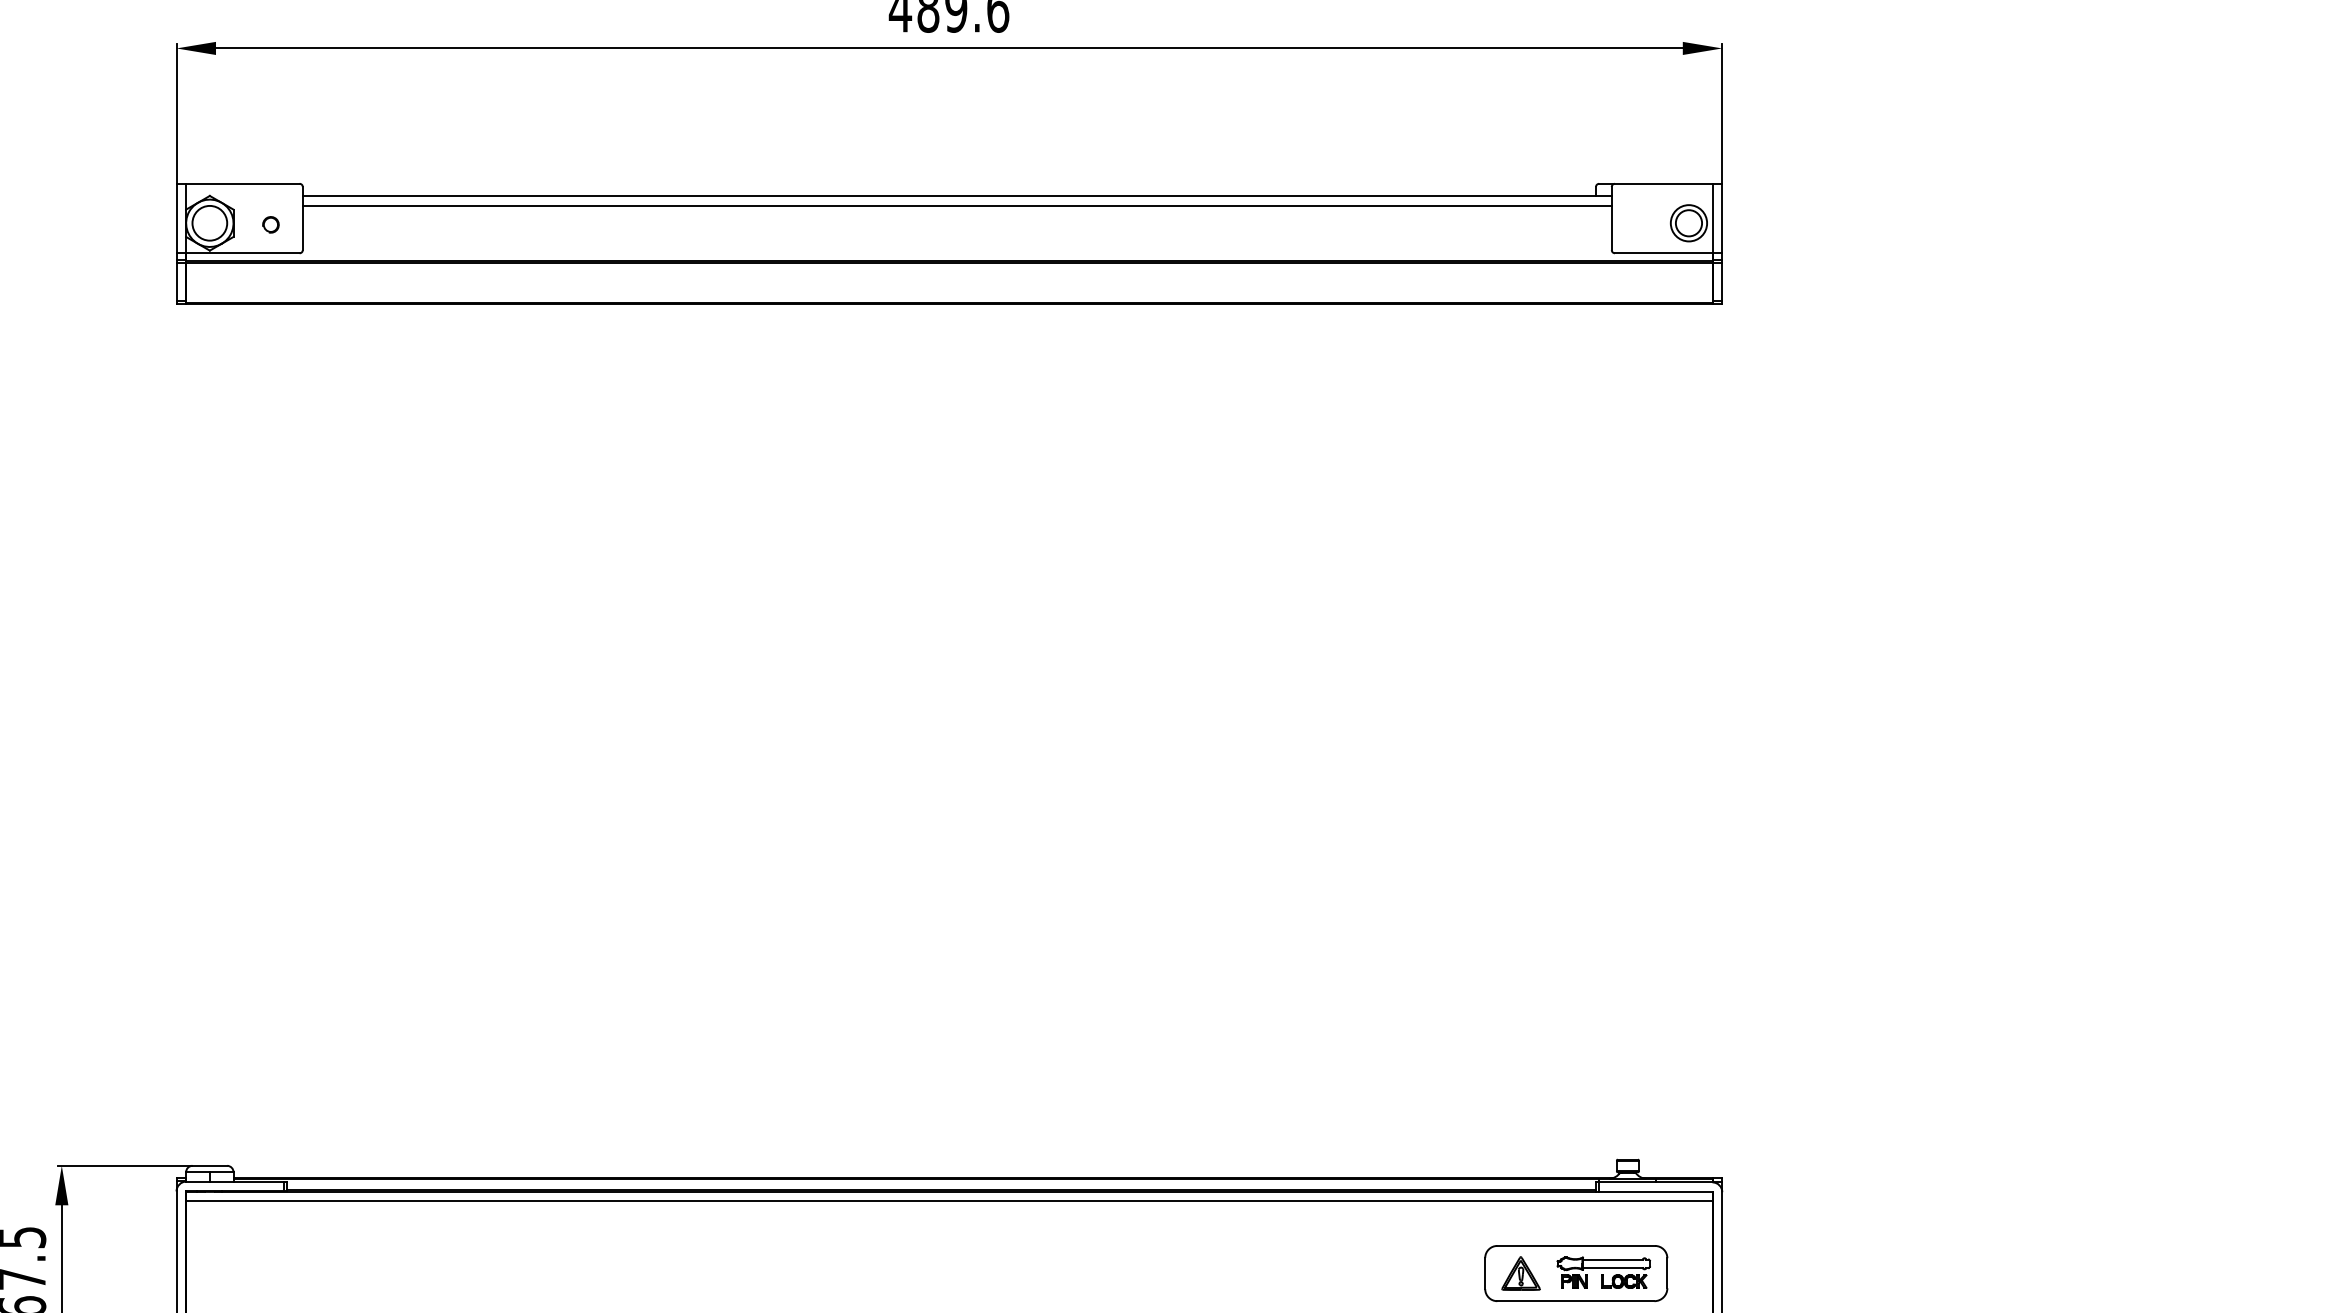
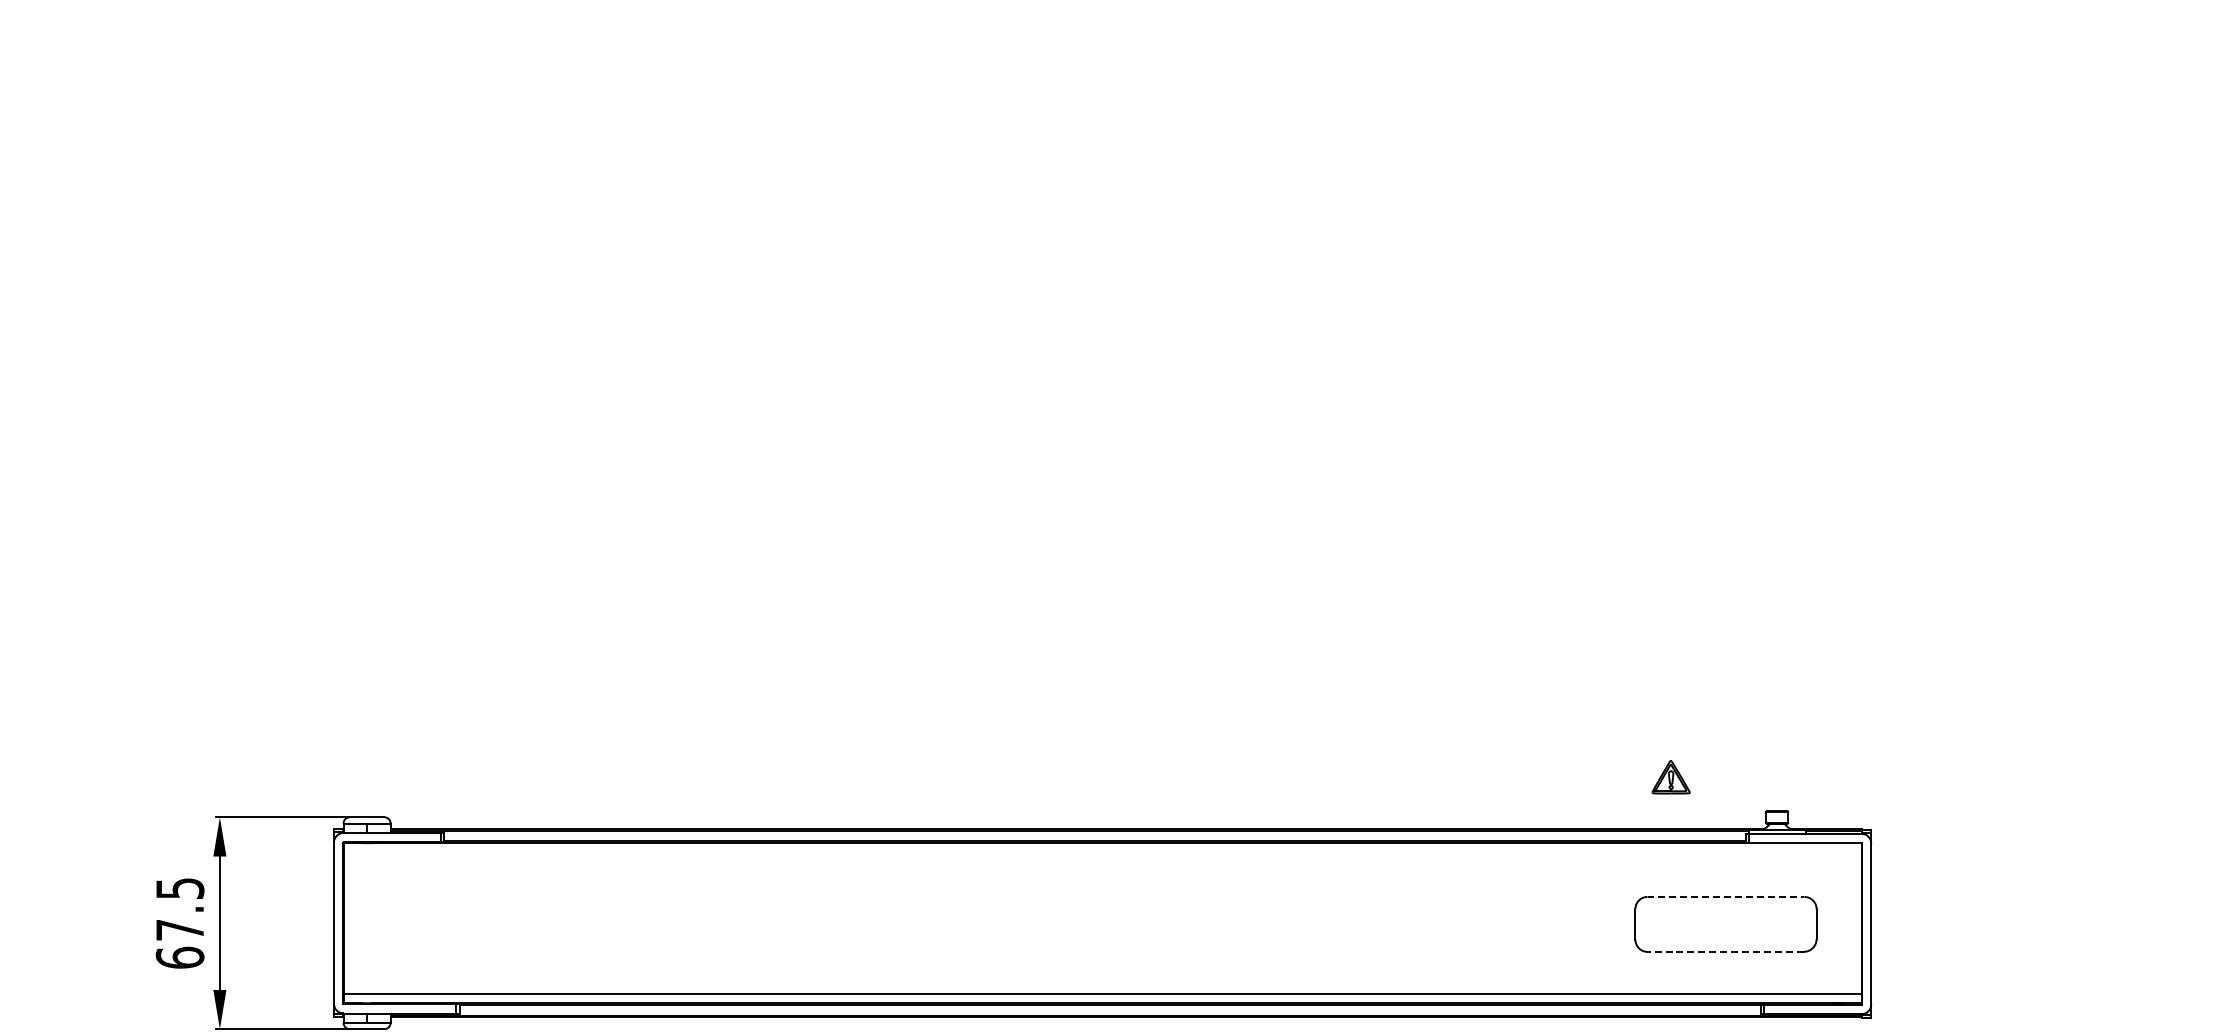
line: (949, 1201) -> (1102, 852), removed
line: (1576, 1245) -> (1726, 896), solid -> dashed
part: (1603, 1272) -> (1753, 923), removed
part: (1520, 1273) -> (1670, 777), moved
line: (1575, 1301) -> (1725, 952), solid -> dashed

